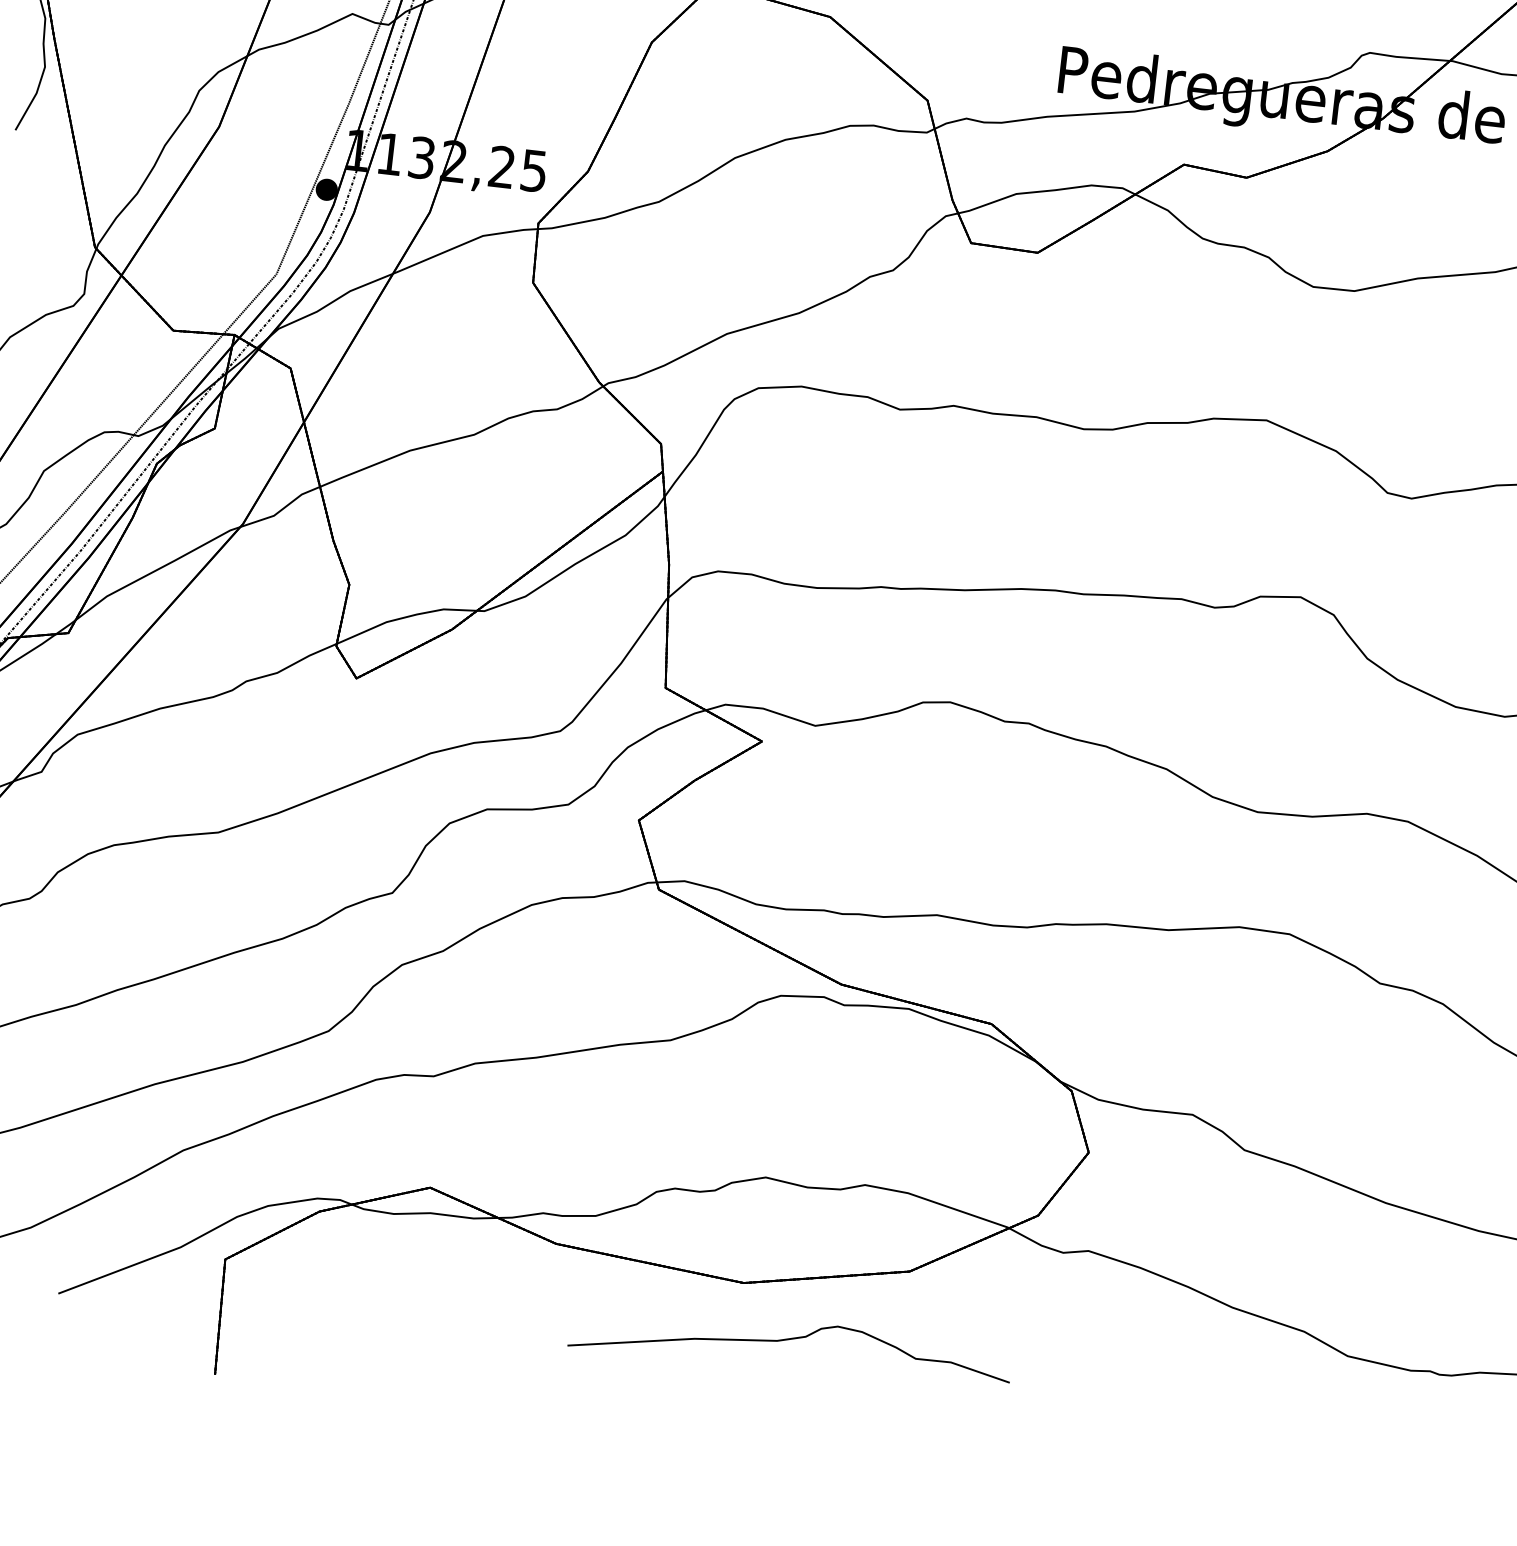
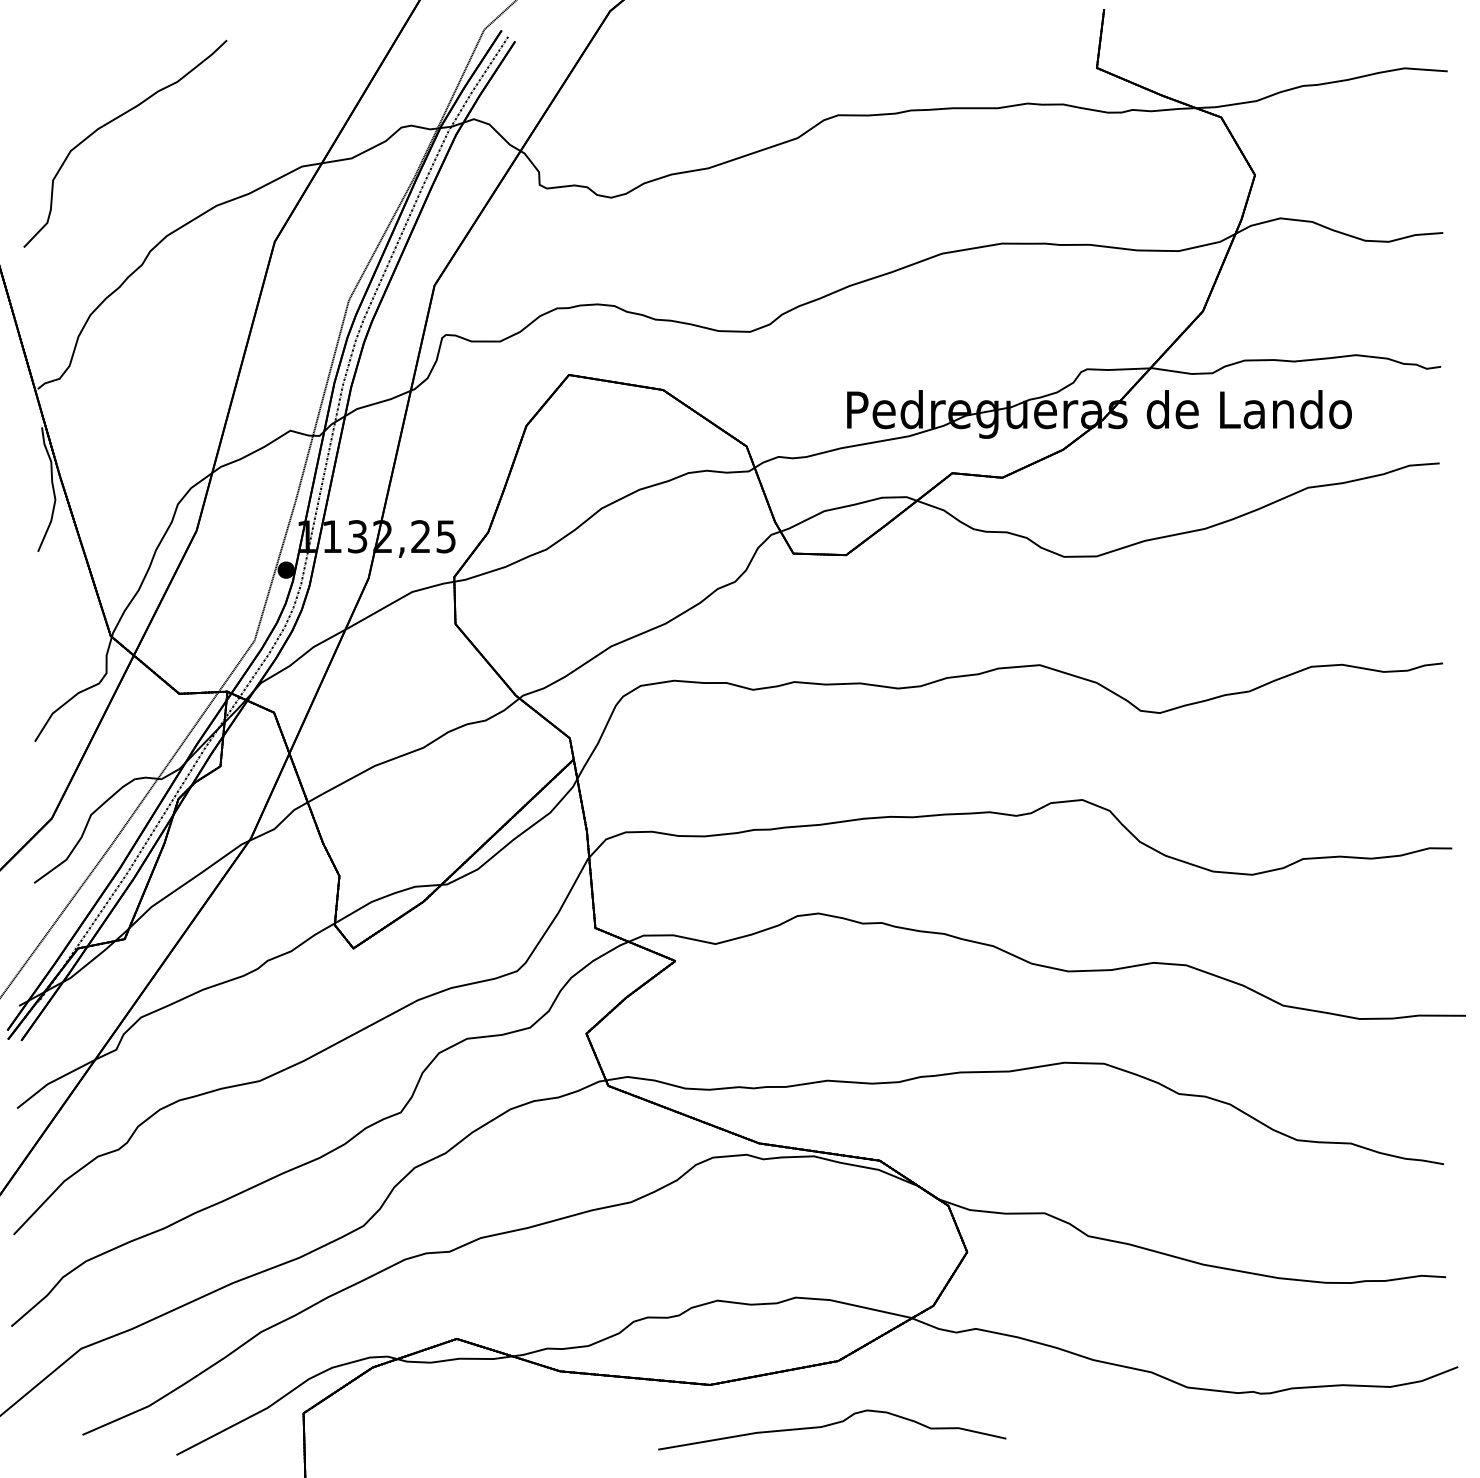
part: (791, 1345) -> (832, 1429), moved

